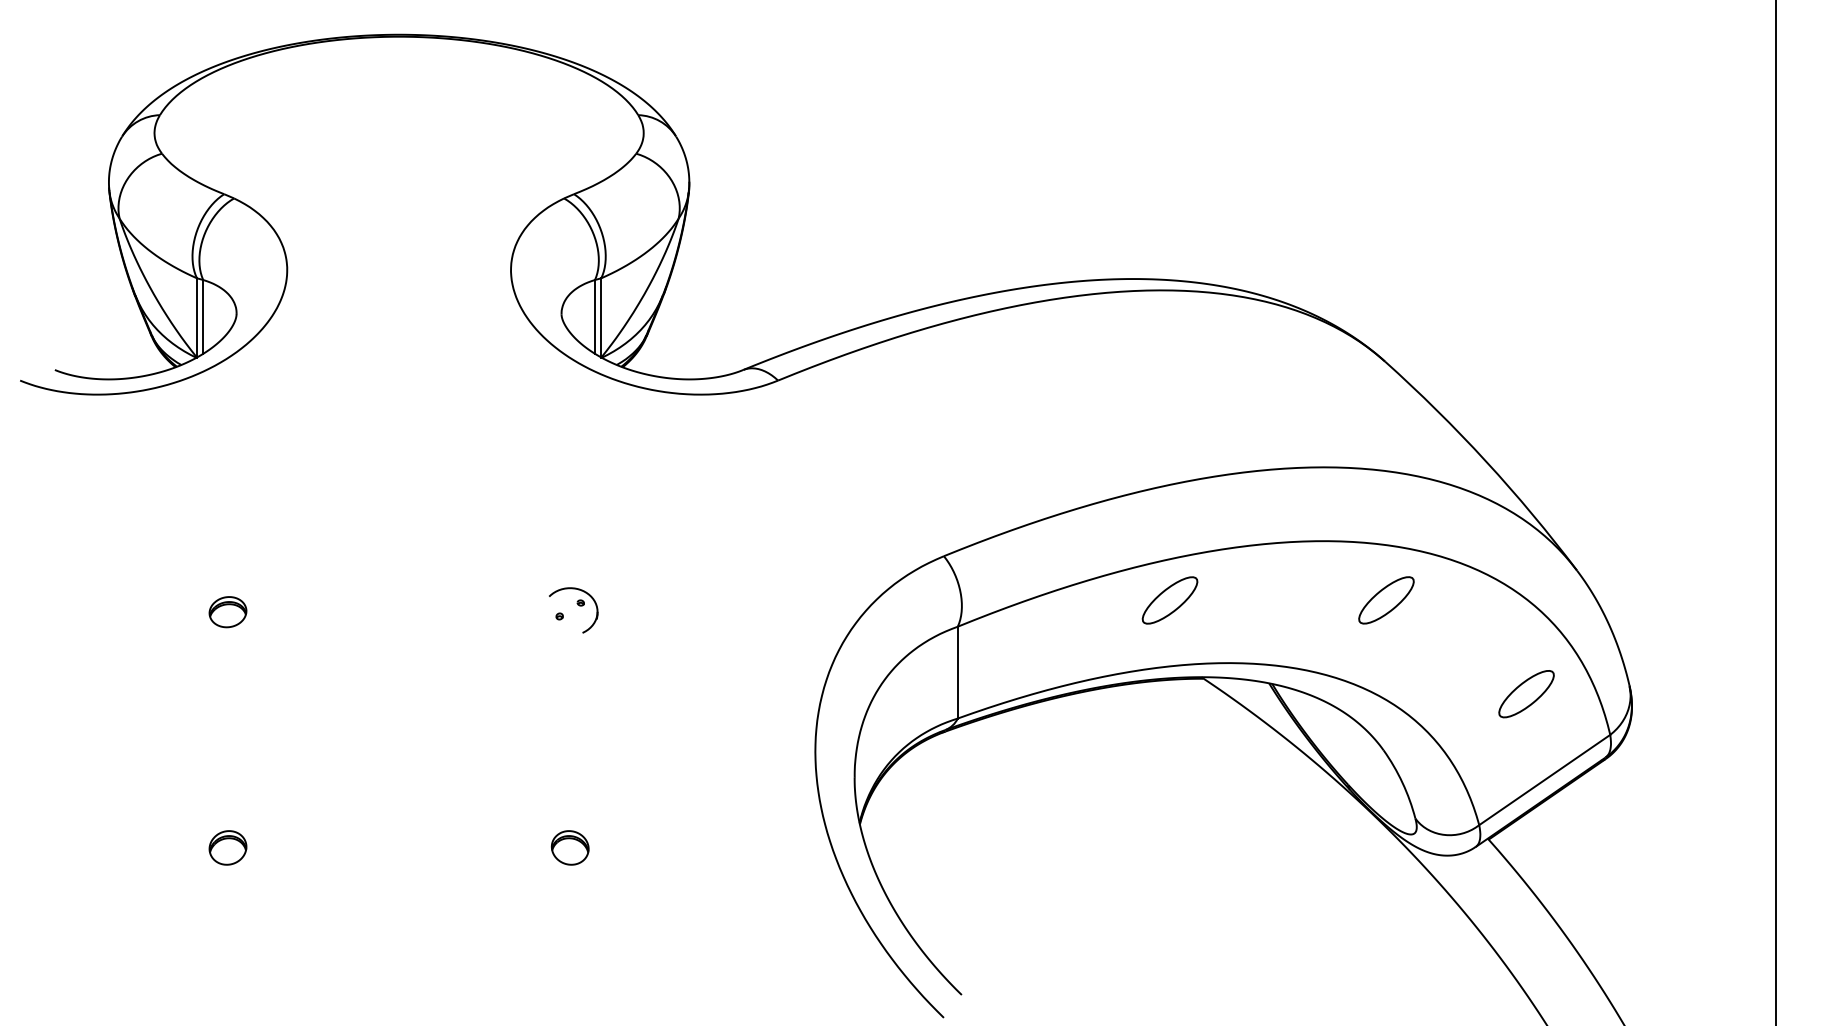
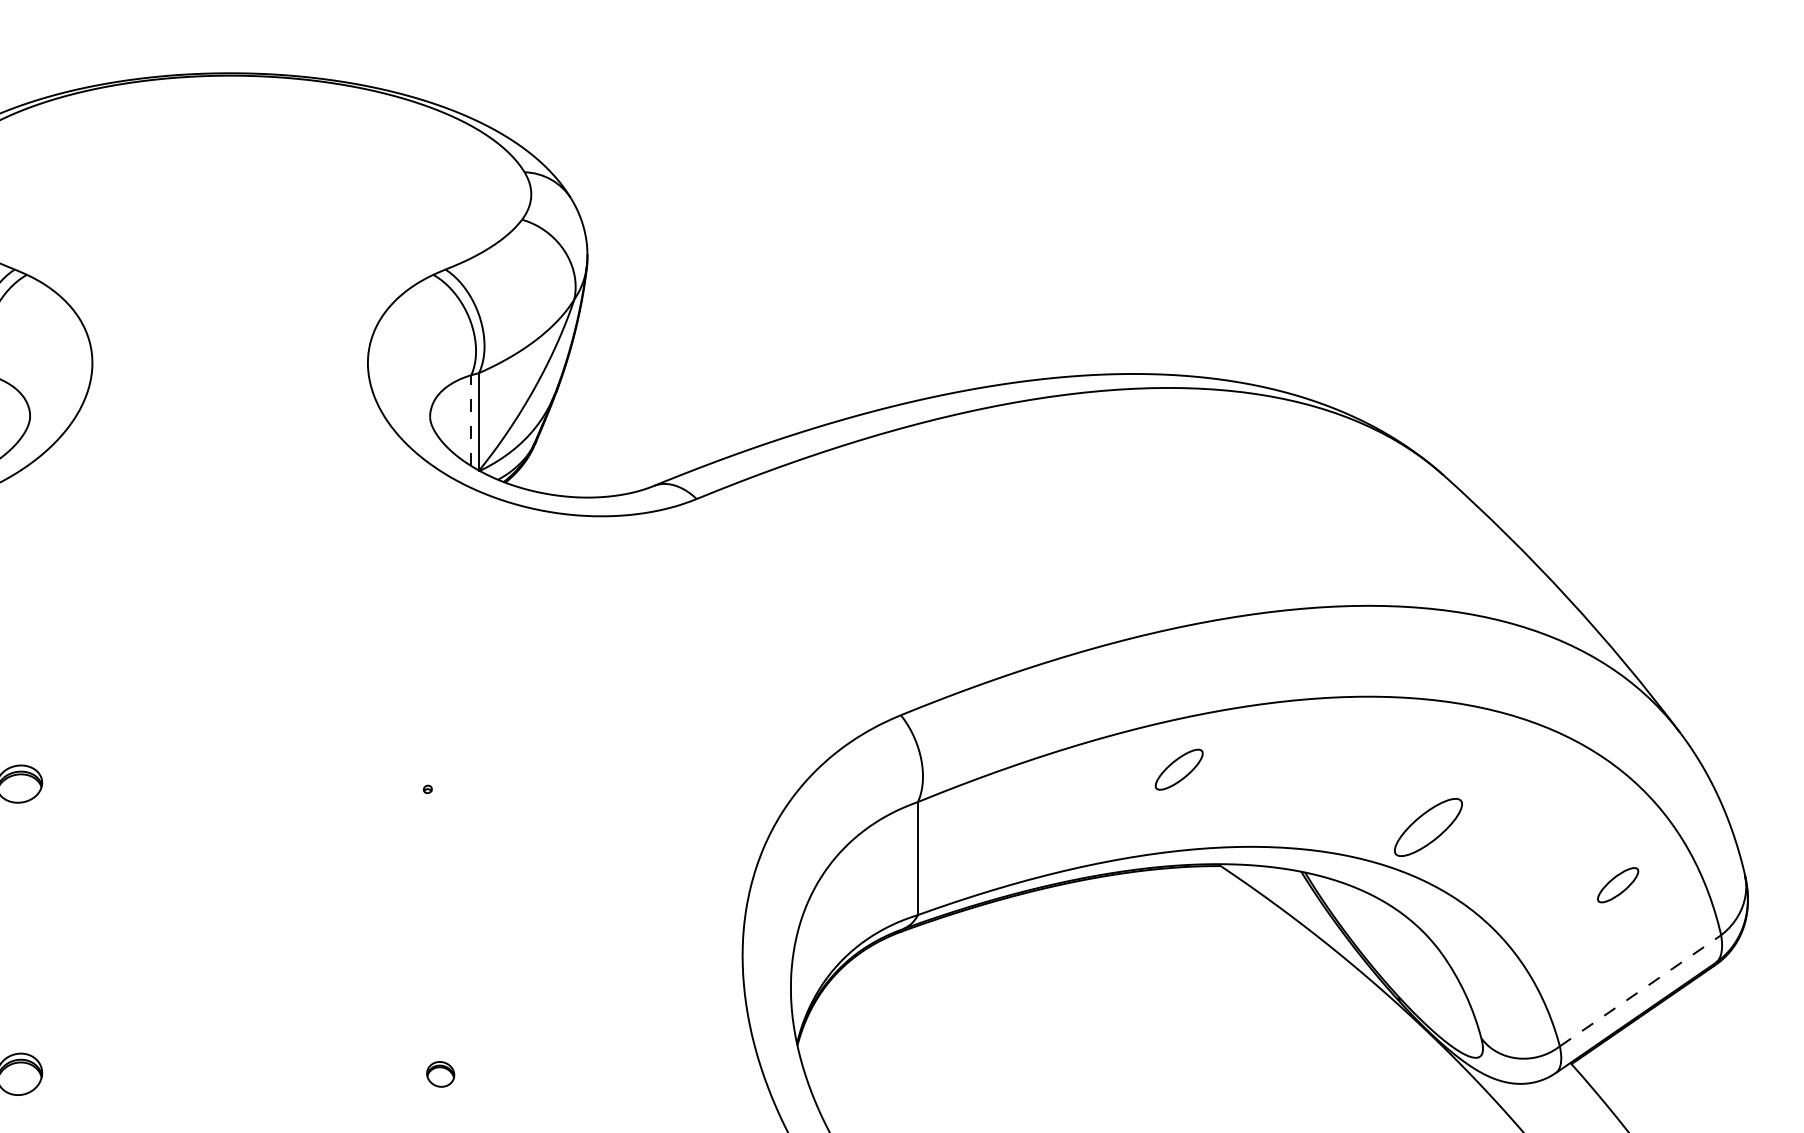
line: (595, 316) -> (471, 420), solid -> dashed
part: (1169, 600) -> (1178, 769), size x0.7
part: (1386, 600) -> (1428, 827), moved
part: (577, 605) -> (449, 775), removed
part: (1526, 694) -> (1618, 885), size x0.6
line: (1544, 780) -> (1640, 991), solid -> dashed
part: (569, 847) -> (439, 1073), size x0.6

